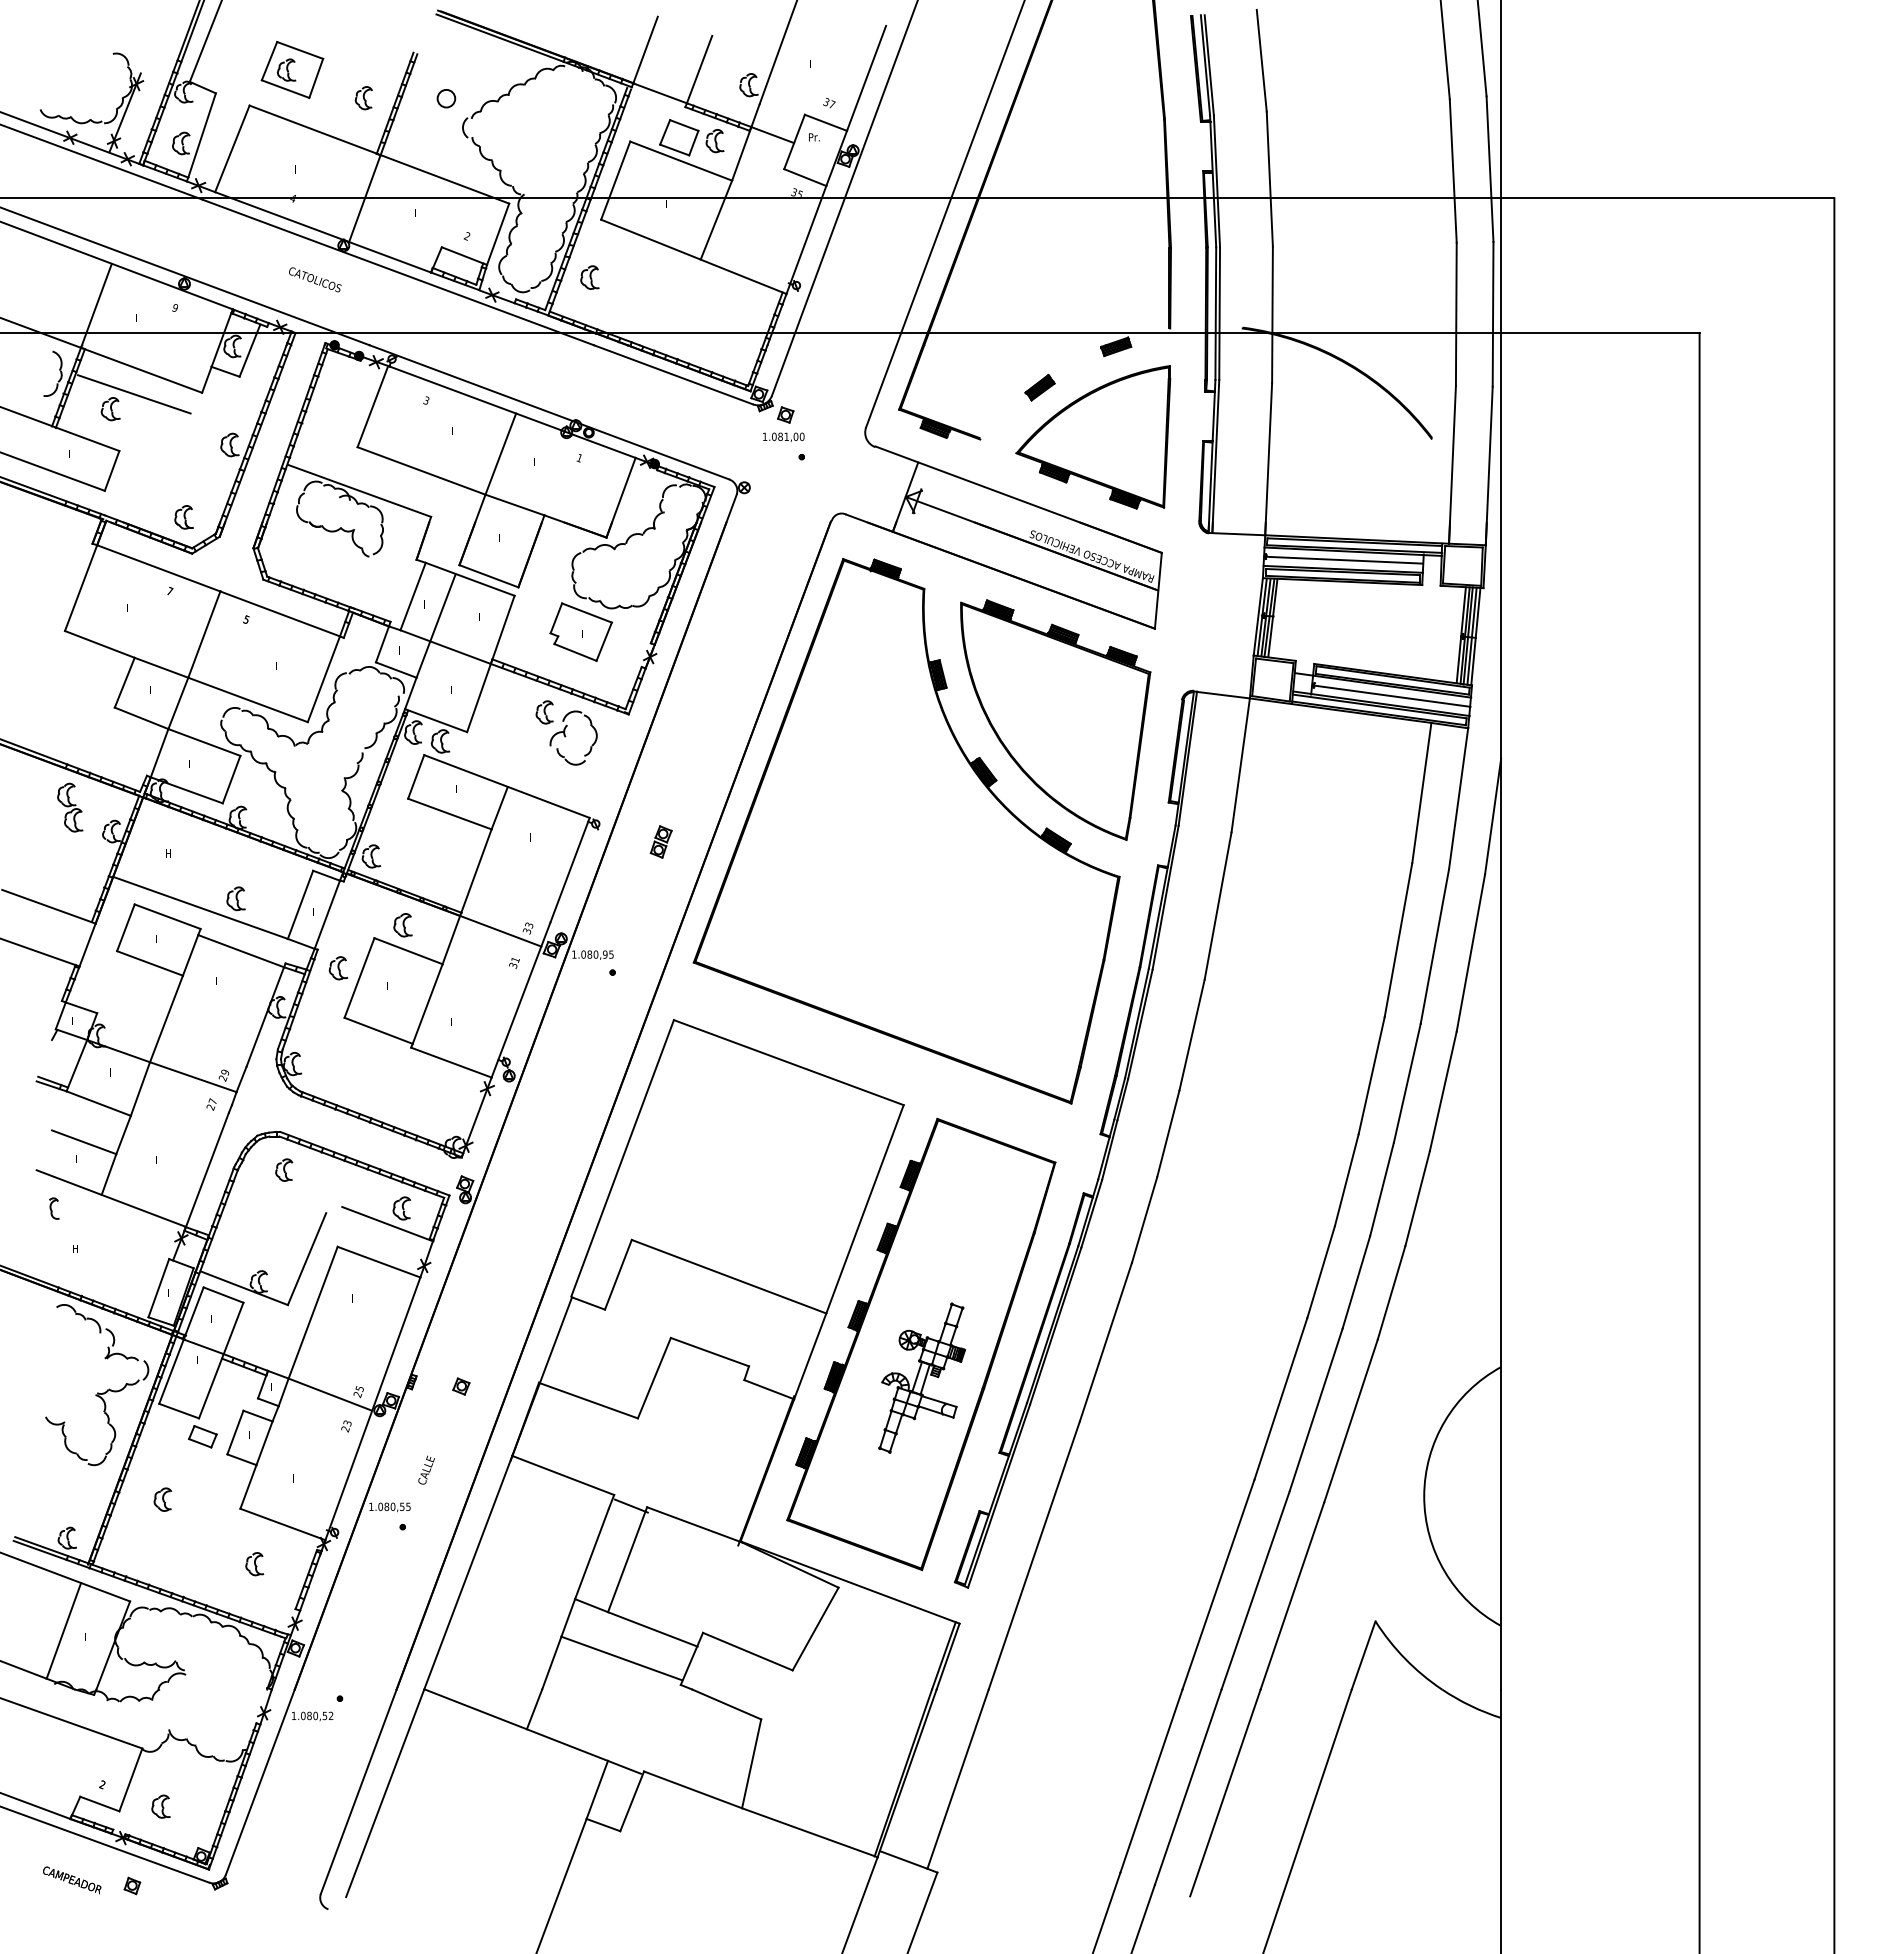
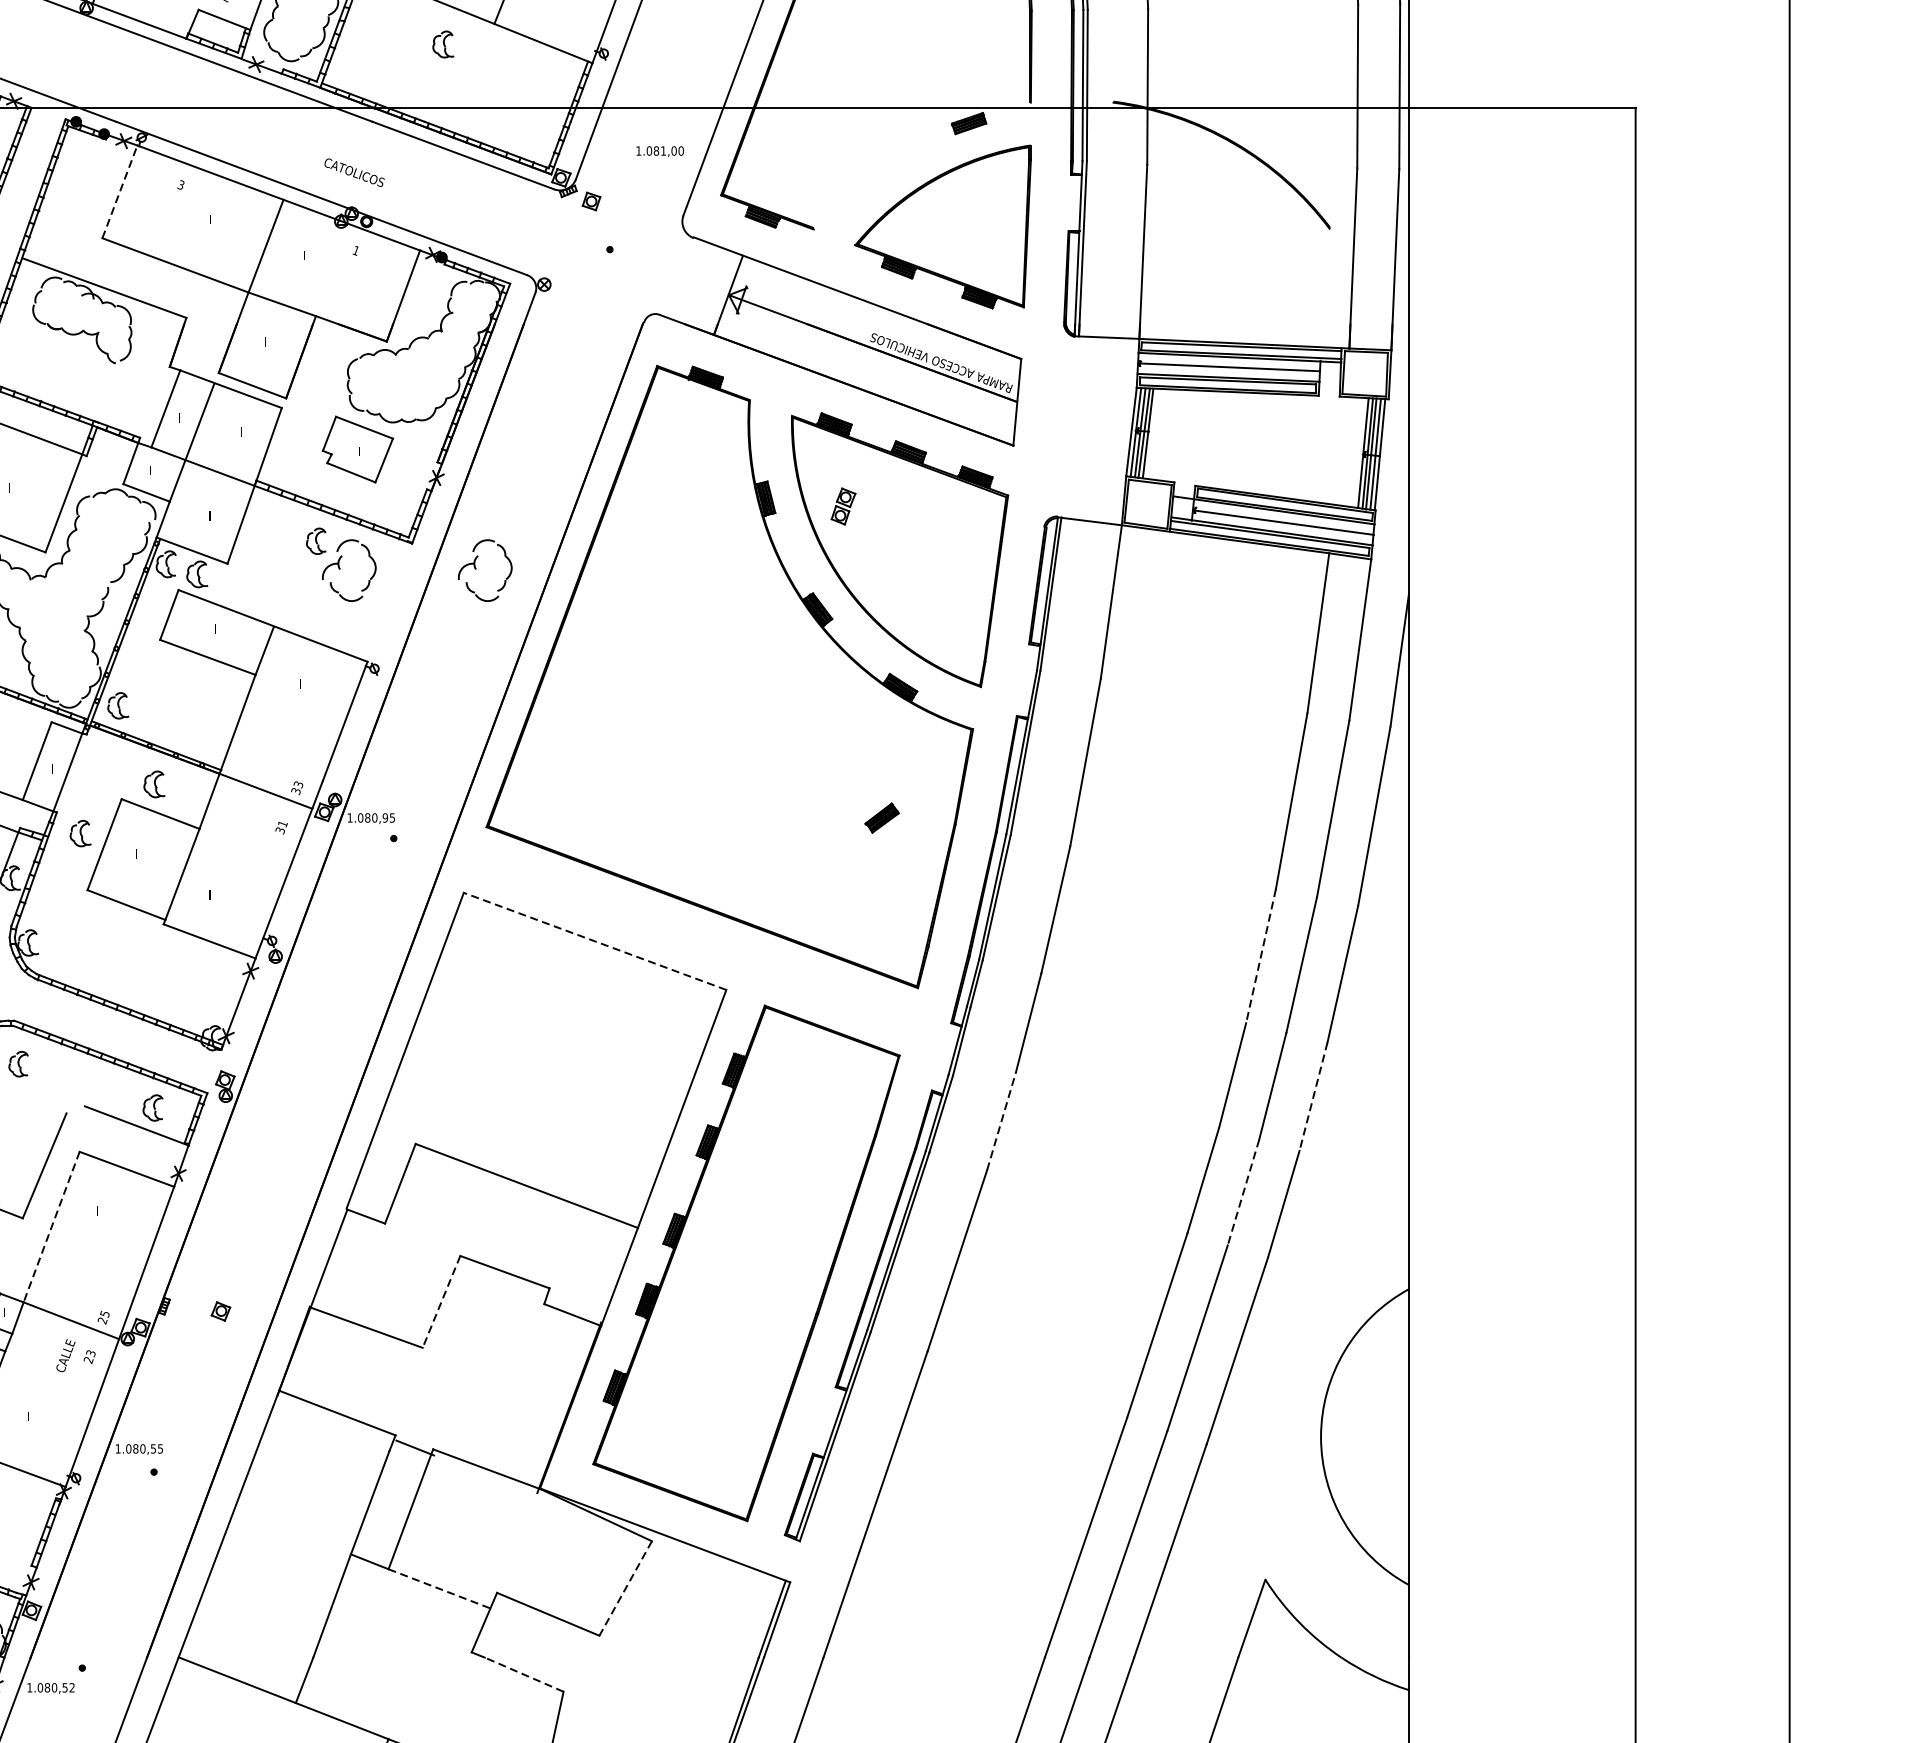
part: (589, 277) -> (442, 44), moved
text: (315, 279) -> (354, 172), moved
part: (1039, 387) -> (881, 817), moved
line: (373, 406) -> (120, 191), solid -> dashed
text: (783, 436) -> (659, 150), moved
part: (685, 736) -> (477, 568), added
part: (660, 841) -> (842, 505), moved
line: (788, 1062) -> (594, 941), solid -> dashed
line: (1371, 1076) -> (1260, 957), solid -> dashed
line: (1417, 1199) -> (1313, 1097), solid -> dashed
line: (1144, 1220) -> (1001, 1121), solid -> dashed
line: (1356, 1282) -> (1243, 1192), solid -> dashed
line: (313, 1313) -> (52, 1228), solid -> dashed
part: (922, 1377) -> (747, 1301), removed
line: (654, 1378) -> (441, 1302), solid -> dashed
text: (426, 1469) -> (65, 1354), moved
line: (653, 1629) -> (440, 1589), solid -> dashed
line: (815, 1629) -> (625, 1589), solid -> dashed
line: (621, 1658) -> (403, 1622), removed
line: (726, 1704) -> (523, 1674), solid -> dashed

